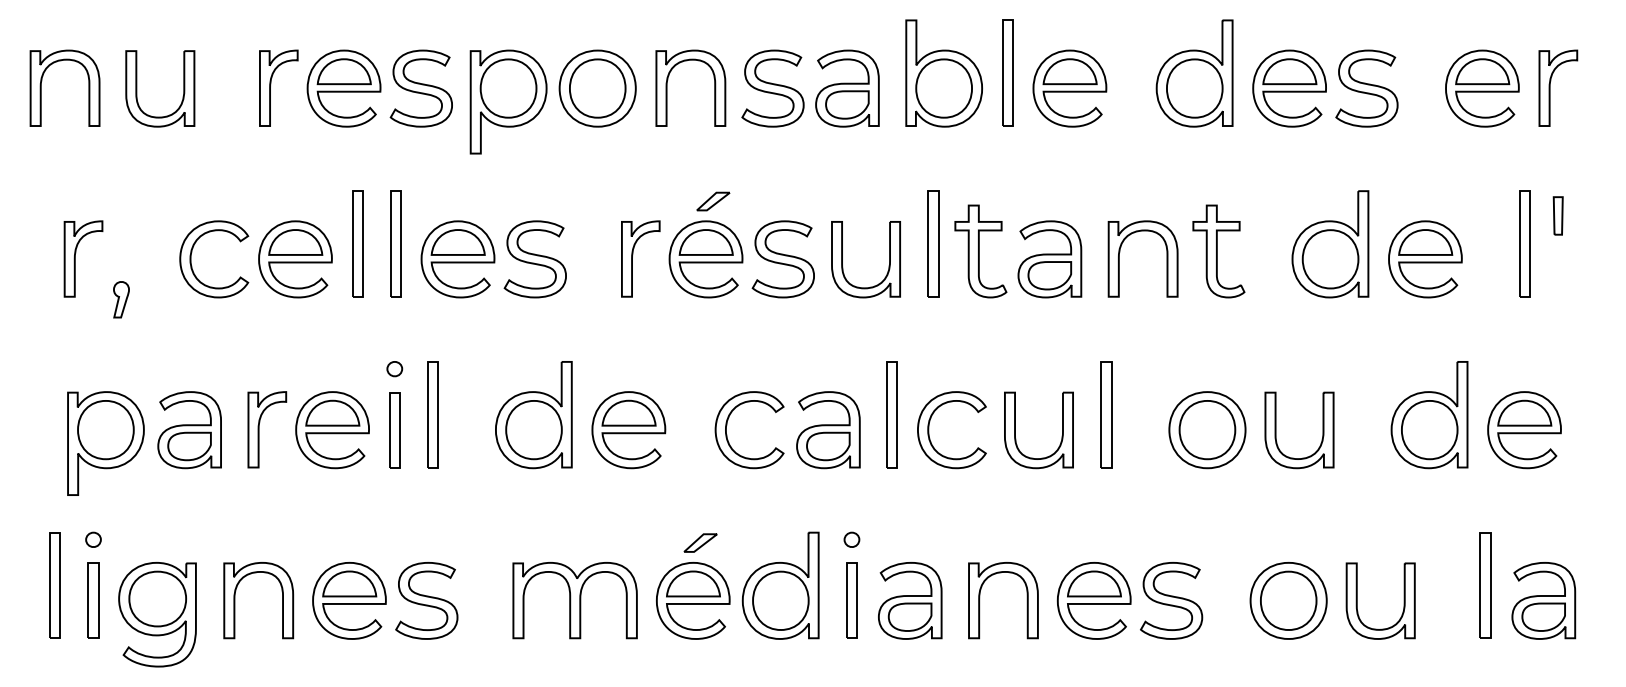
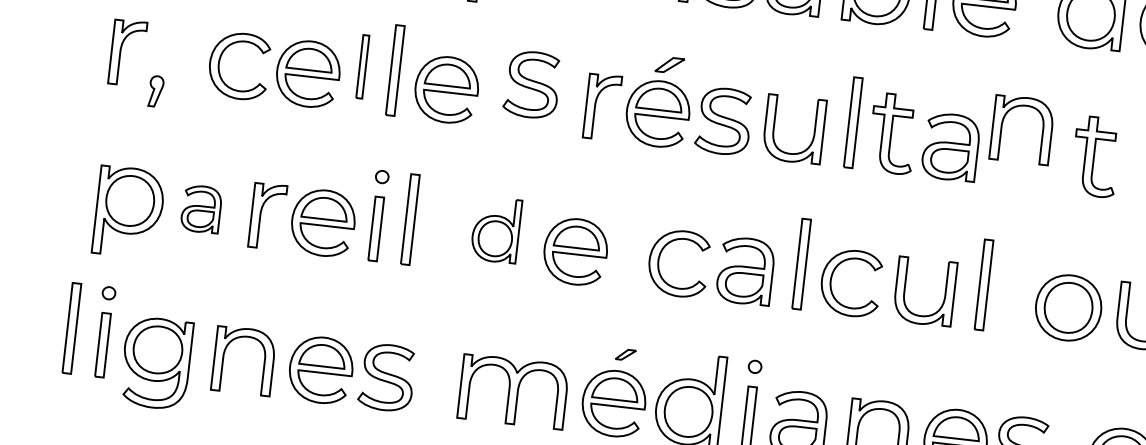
part: (357, 243) -> (362, 66), size x0.7
part: (1120, 252) -> (1003, 122), moved
part: (534, 259) -> (531, 84), moved
part: (533, 415) -> (495, 230), size x0.7
part: (189, 430) -> (201, 209), size x0.7
part: (700, 542) -> (625, 354), size x0.7

